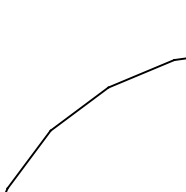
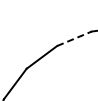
line: (141, 73) -> (74, 38), solid -> dashed

